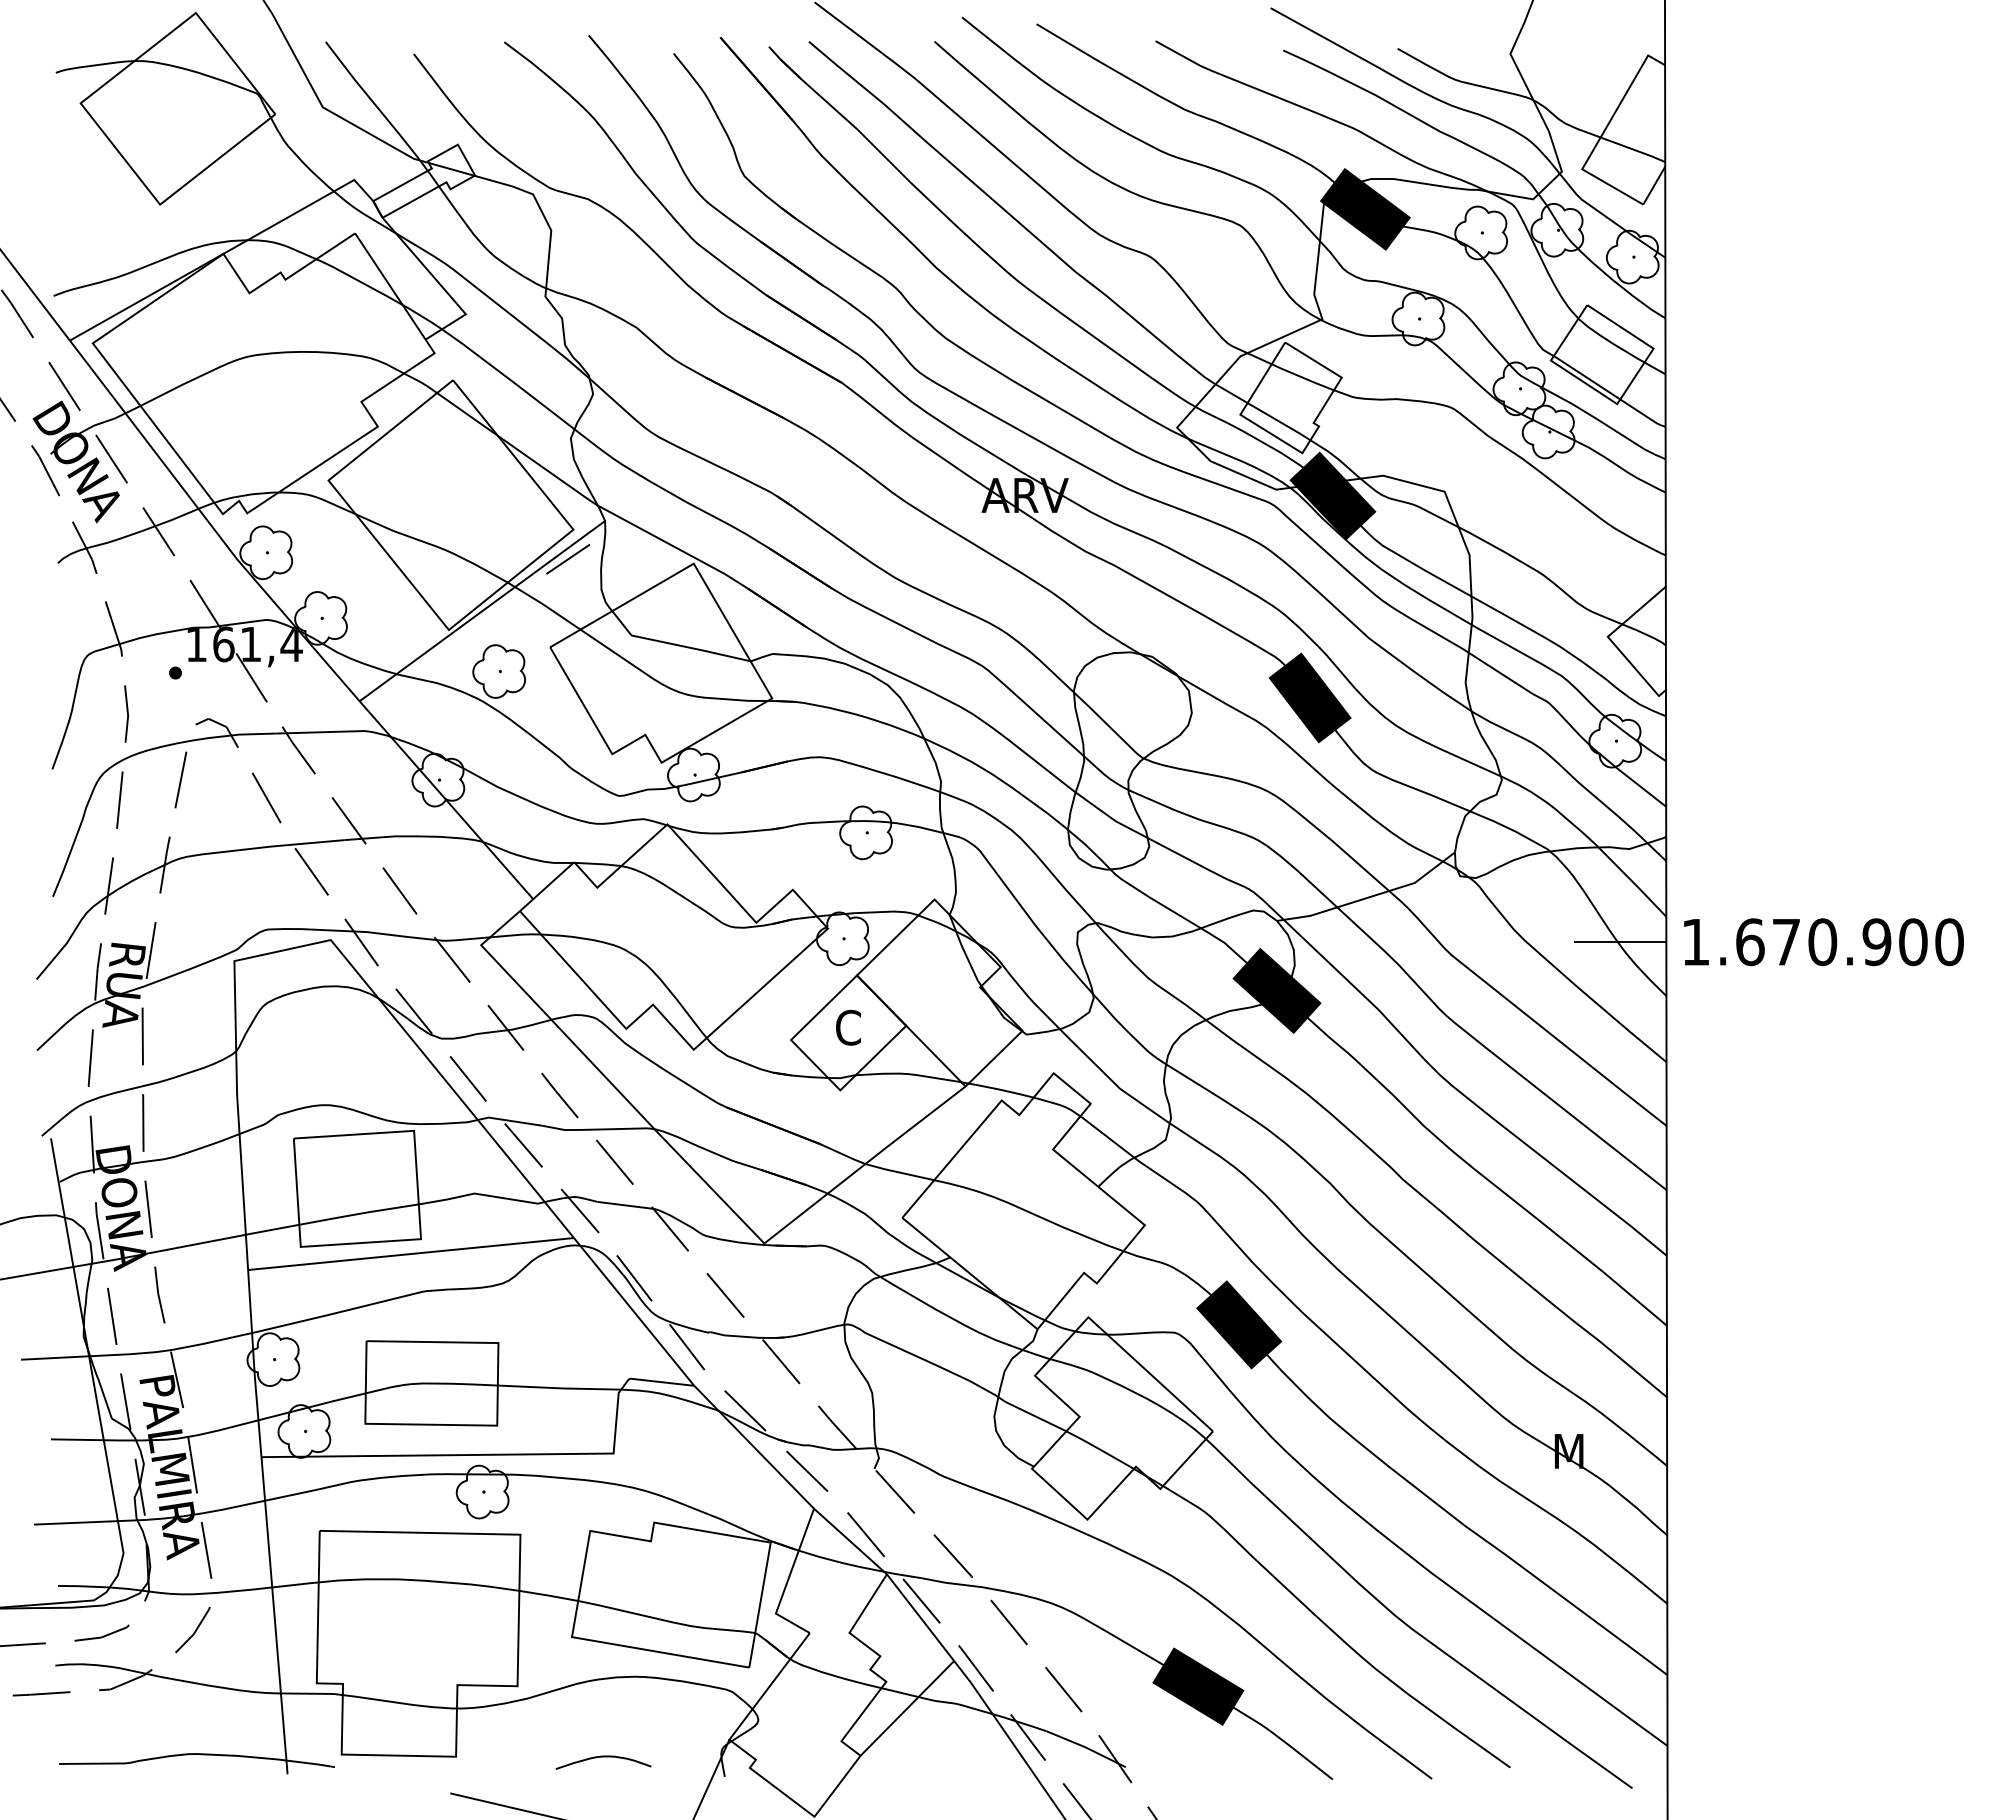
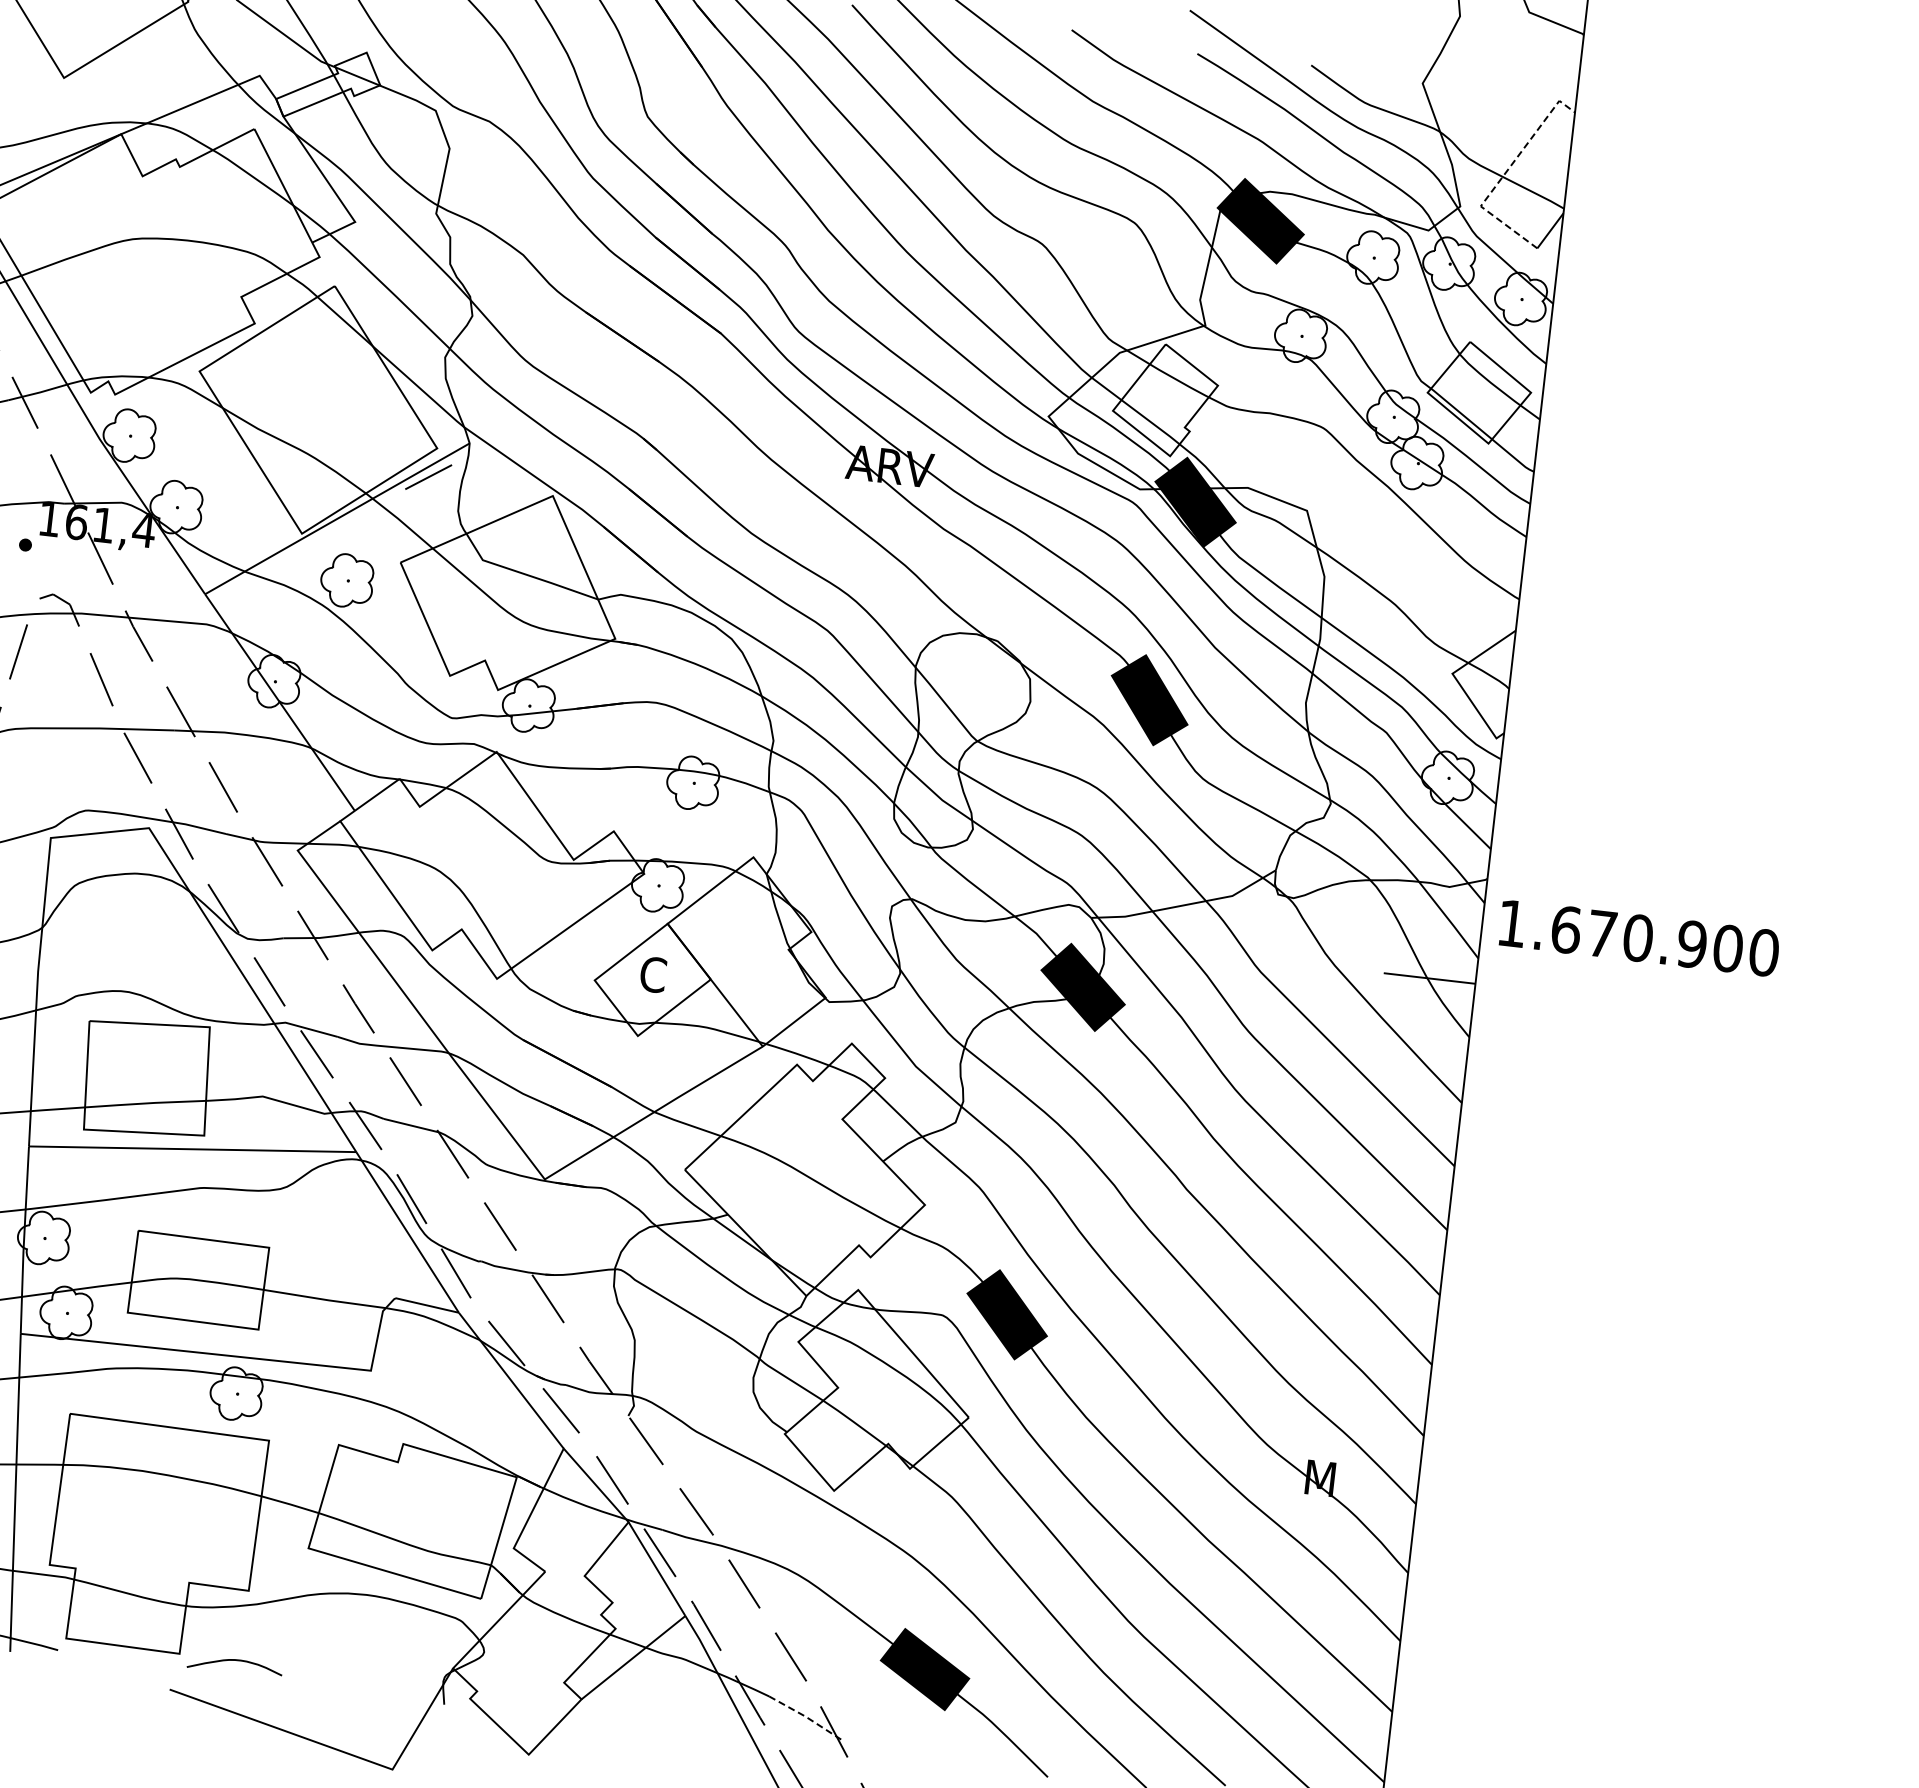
line: (1602, 133) -> (1505, 173), solid -> dashed
text: (1823, 942) -> (1638, 938), moved
line: (1086, 1747) -> (806, 1717), solid -> dashed
curve: (603, 1757) -> (235, 1661), moved

